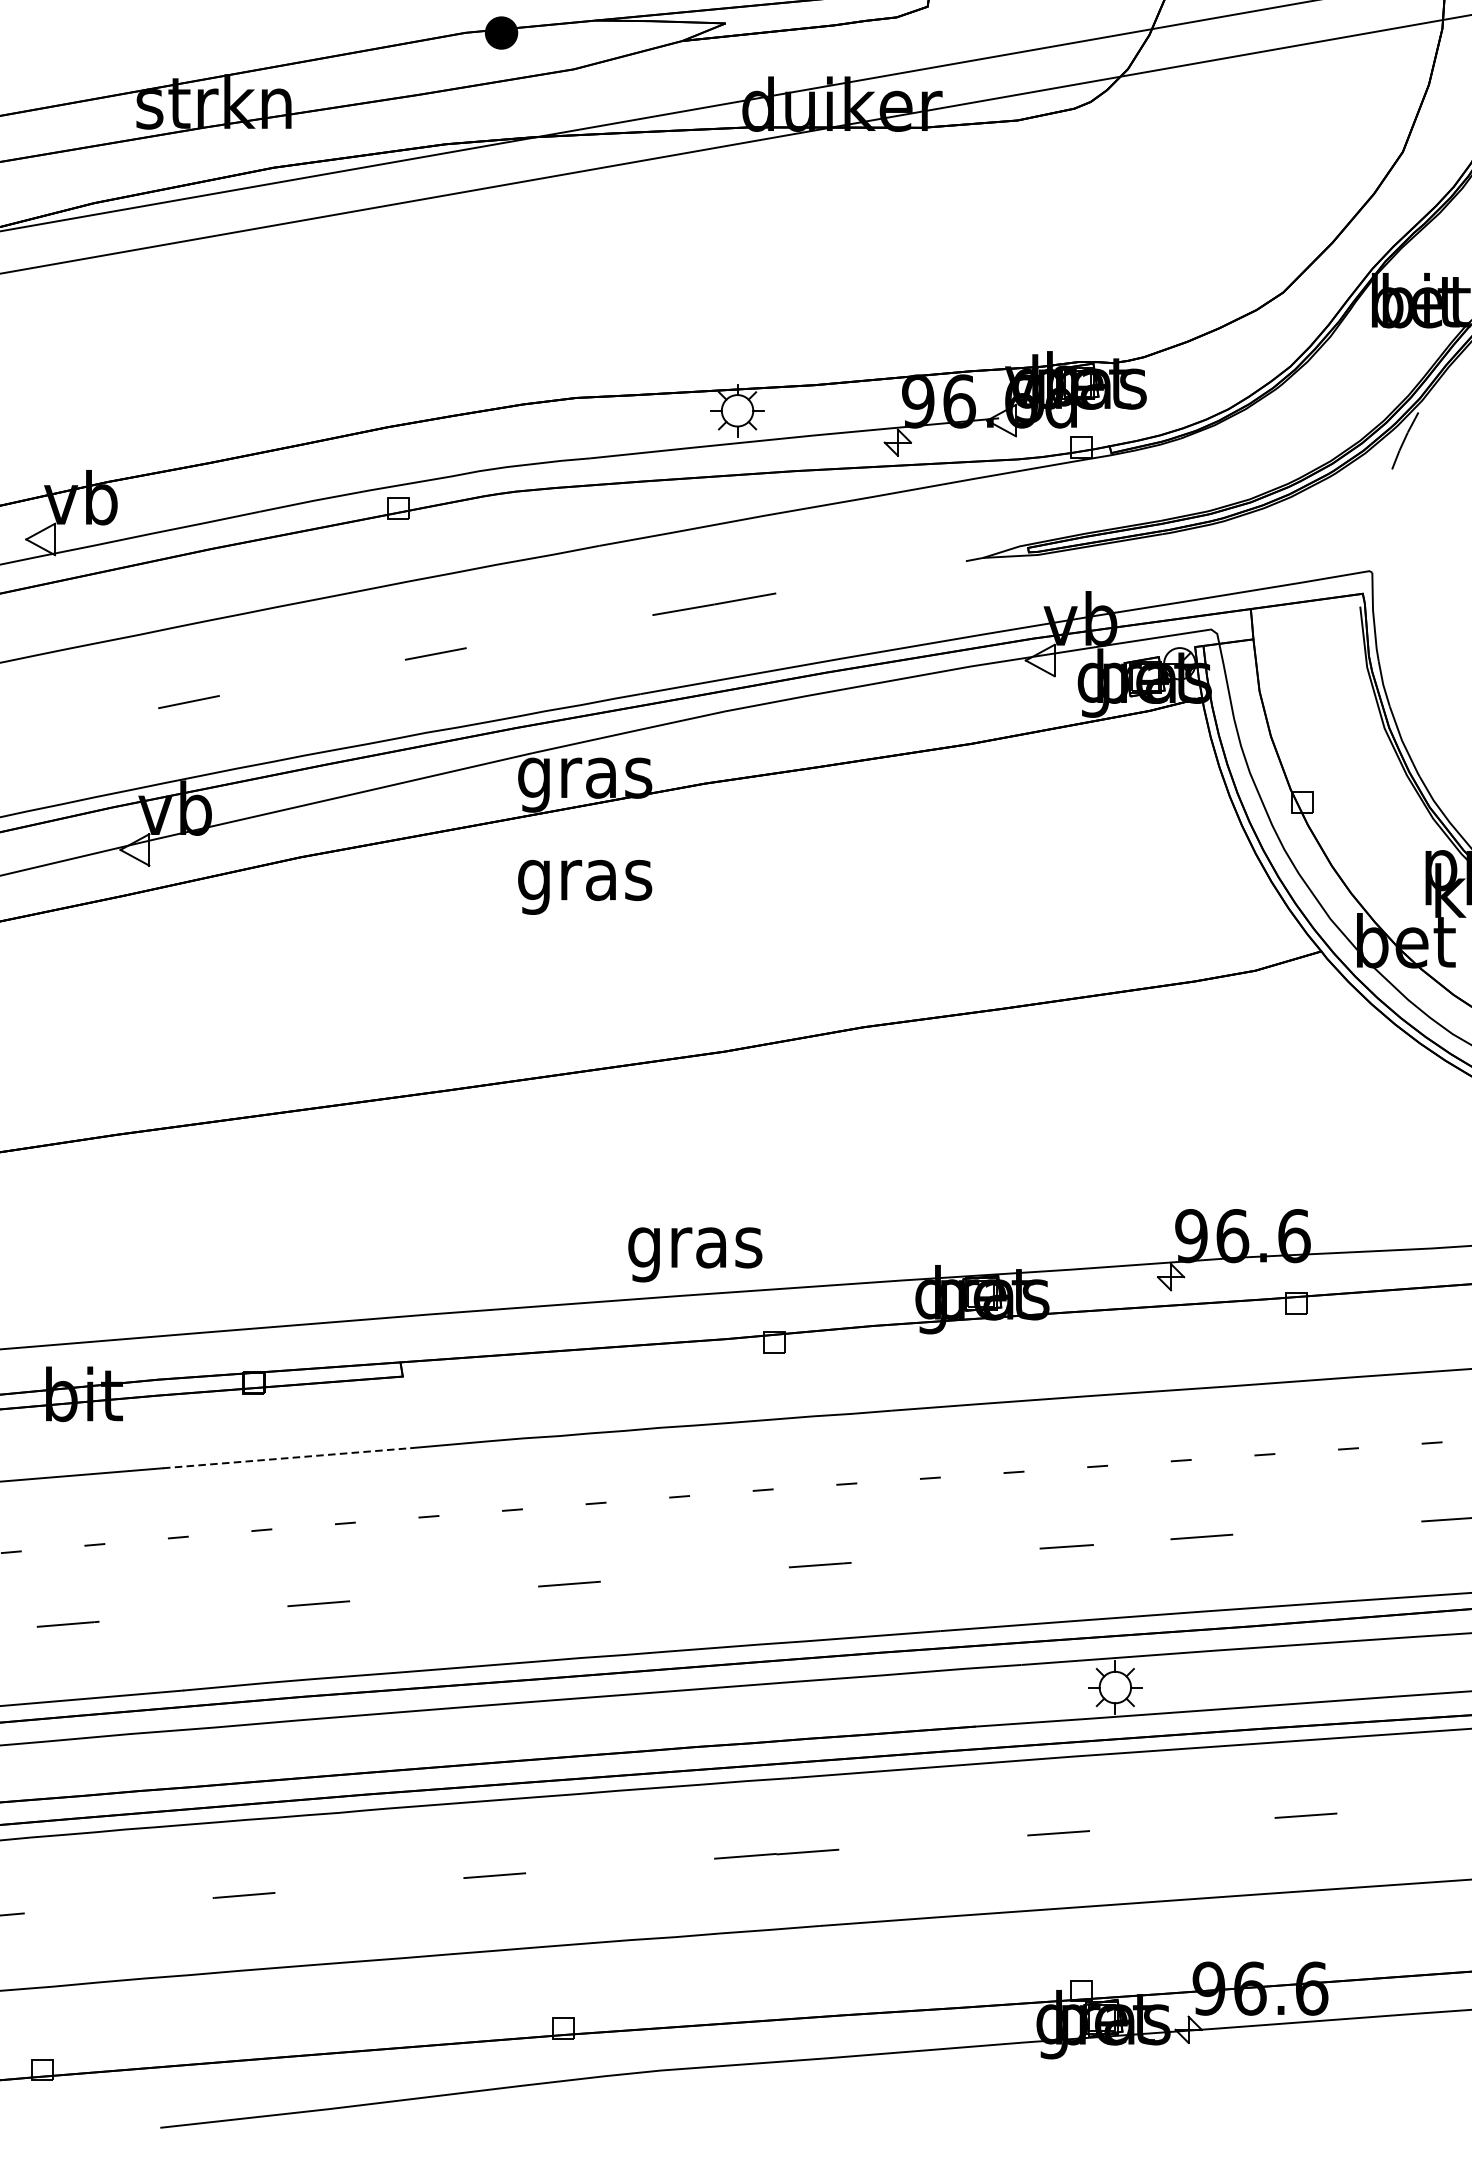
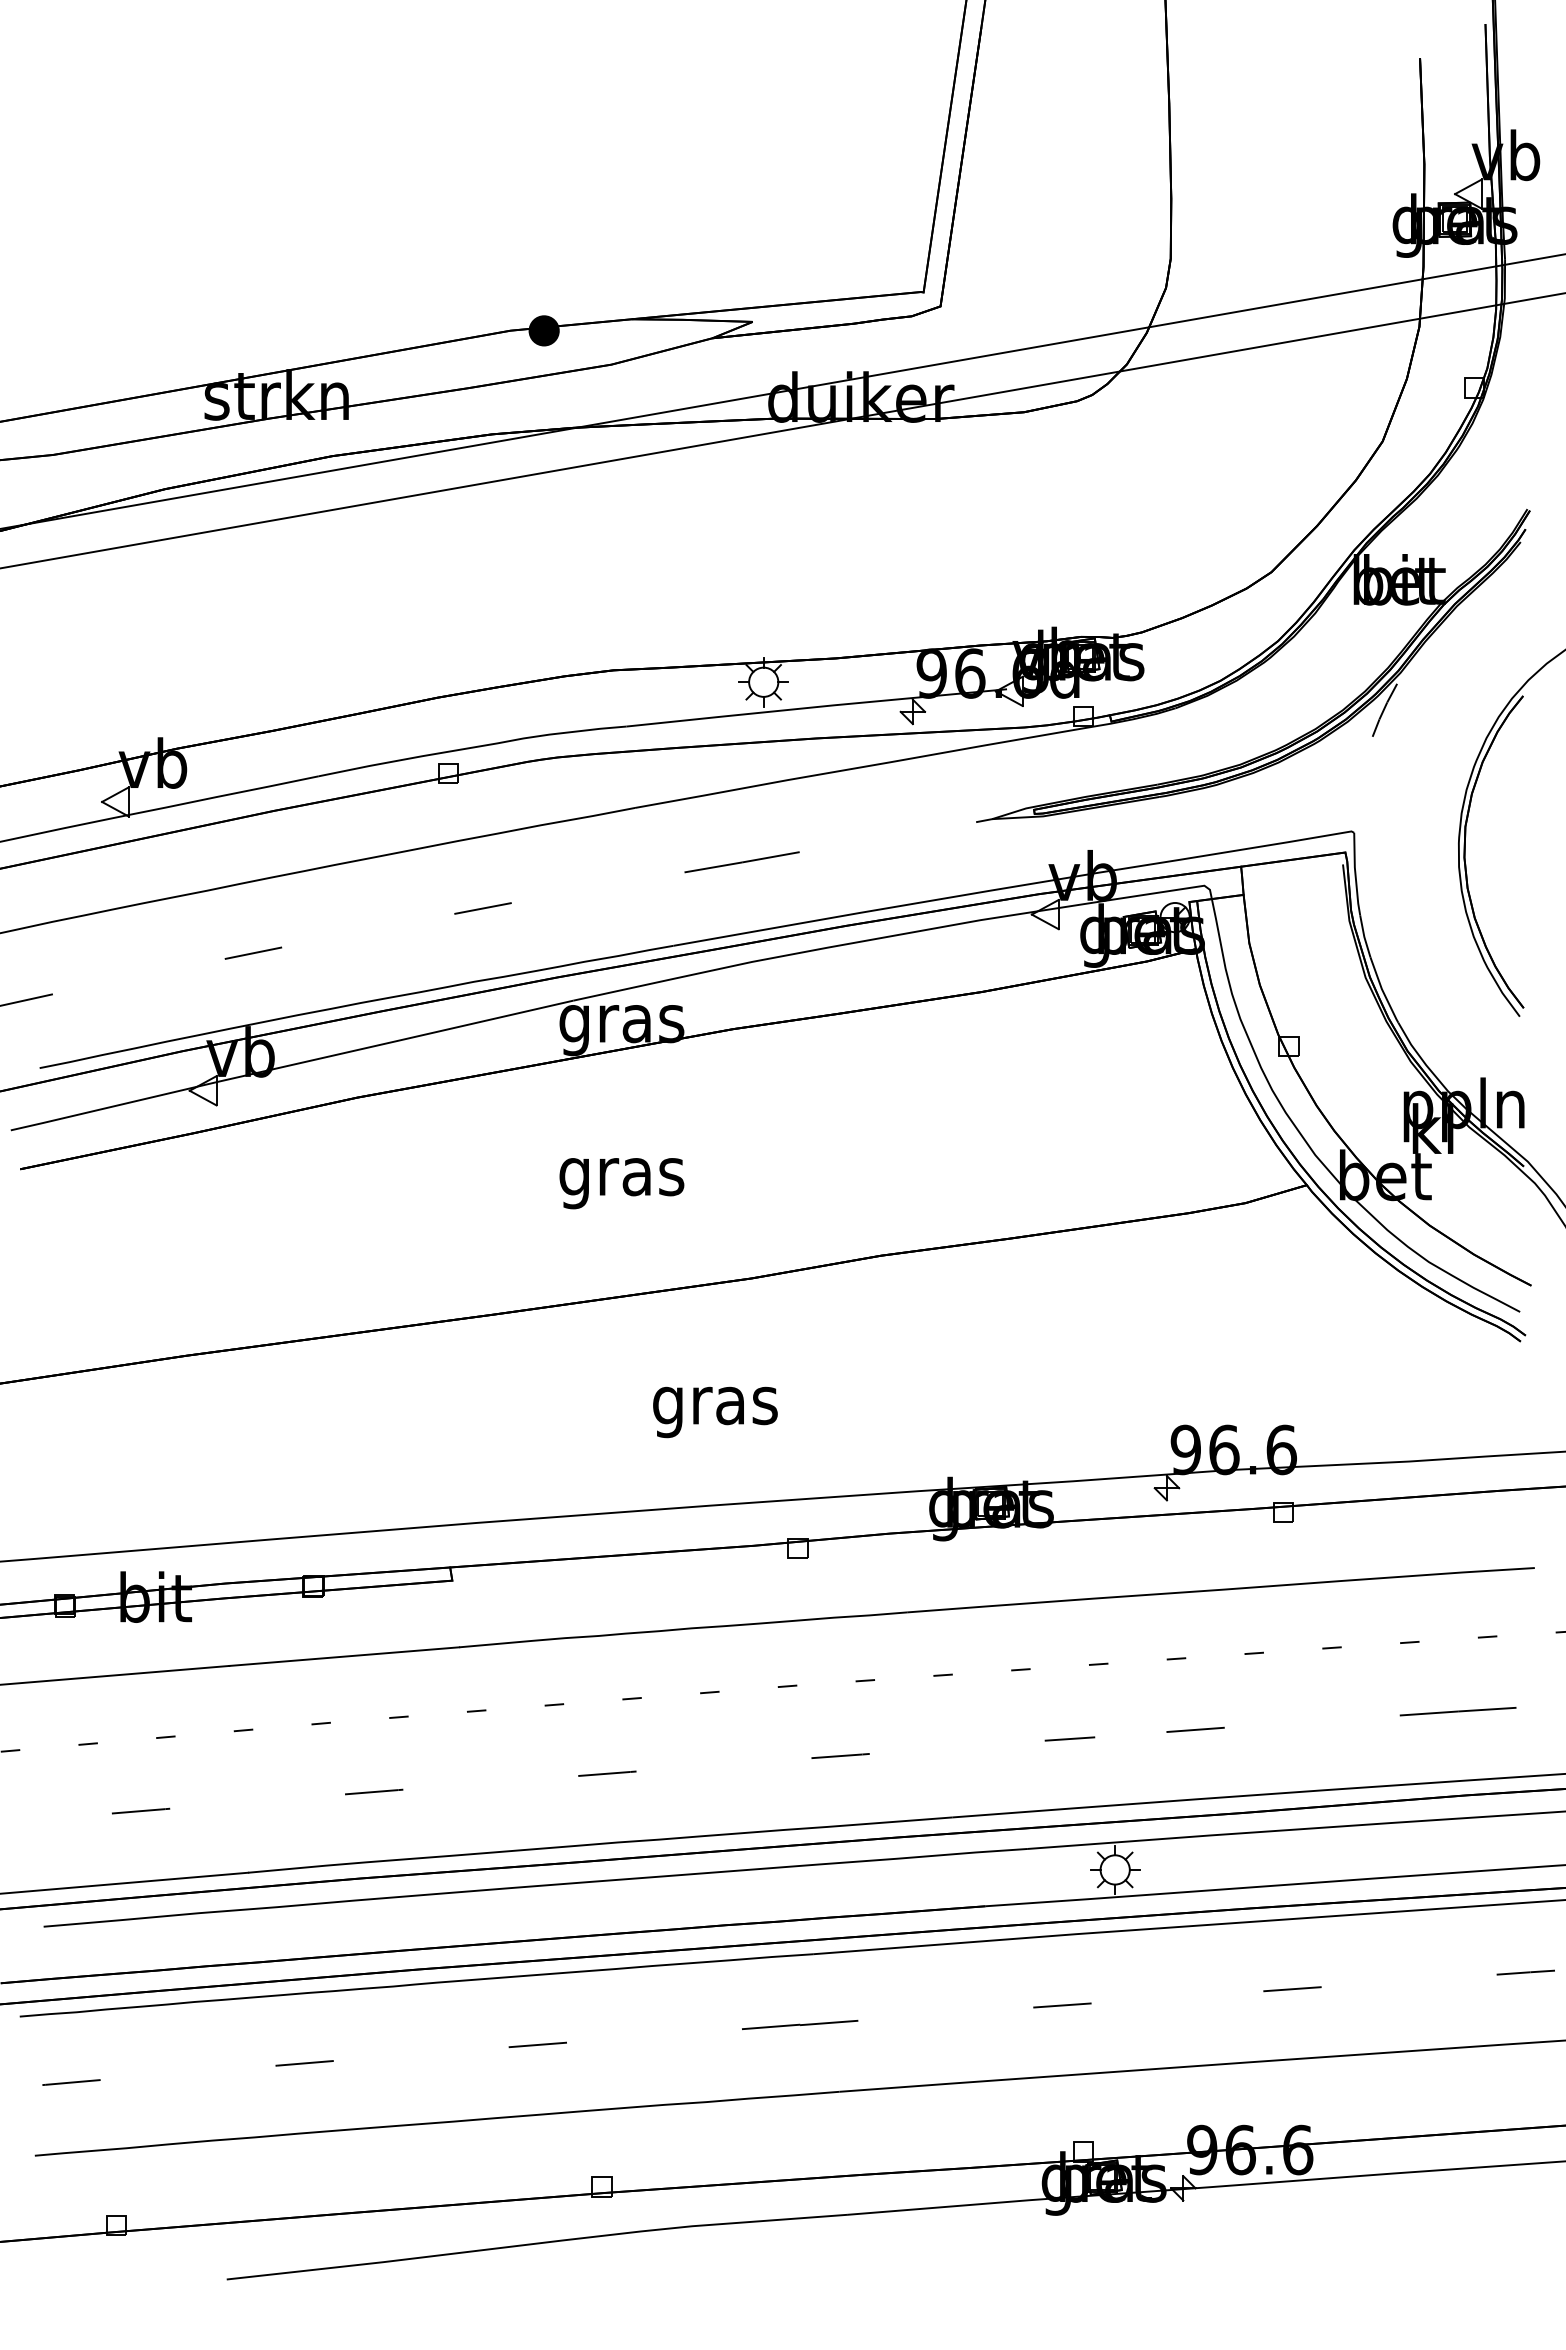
text: (584, 887) -> (621, 1183), moved
text: (695, 1254) -> (715, 1412), moved
line: (286, 1458) -> (344, 1656), dashed -> solid

